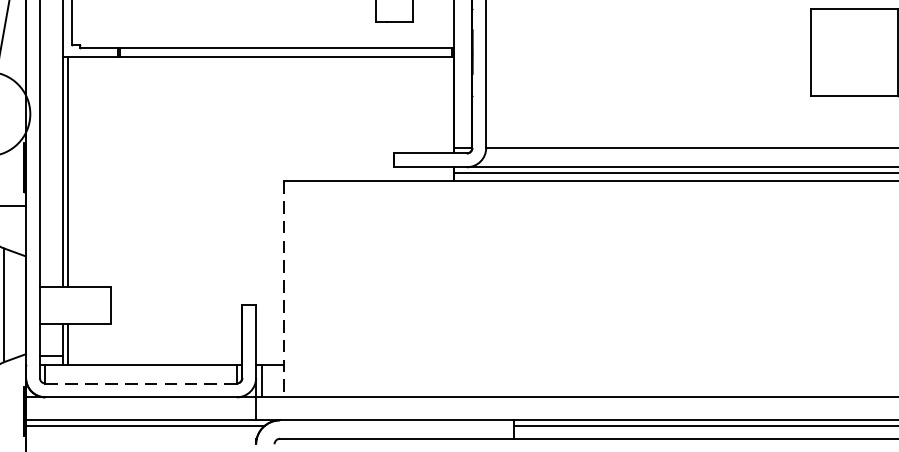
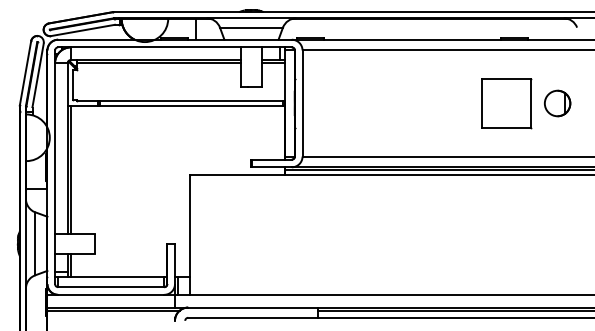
line: (284, 288) -> (190, 234), dashed -> solid
line: (139, 384) -> (110, 287), dashed -> solid

